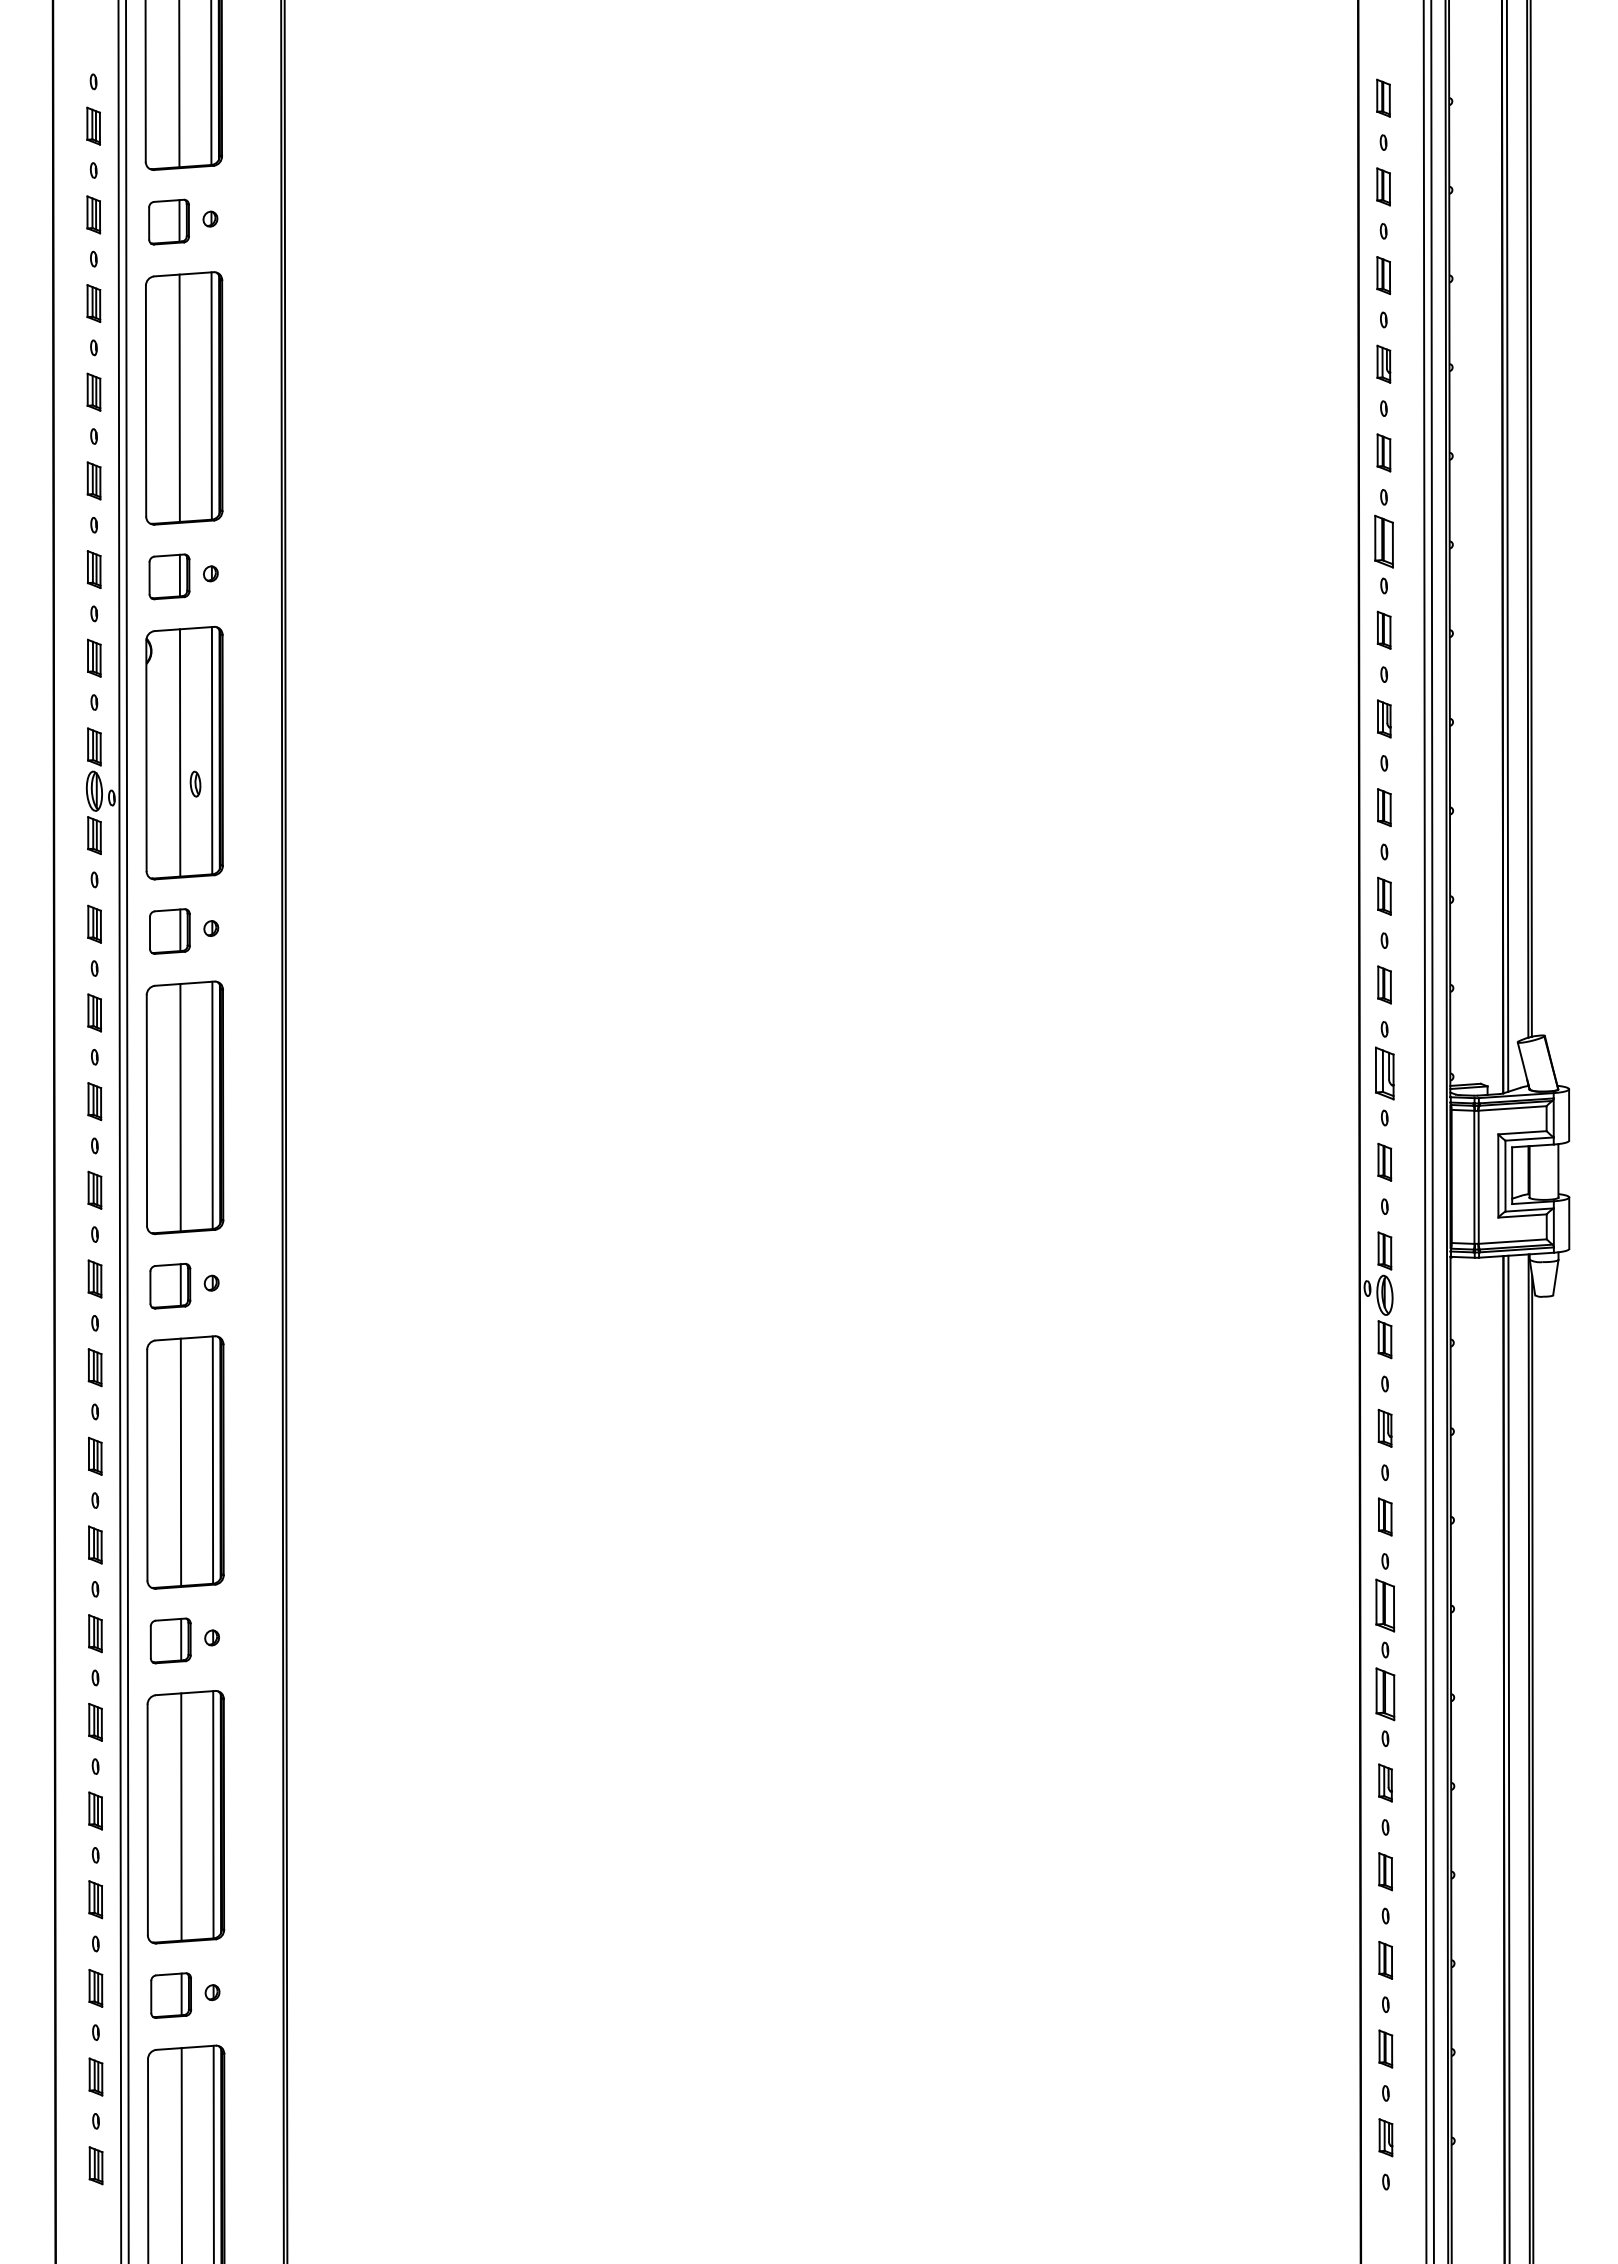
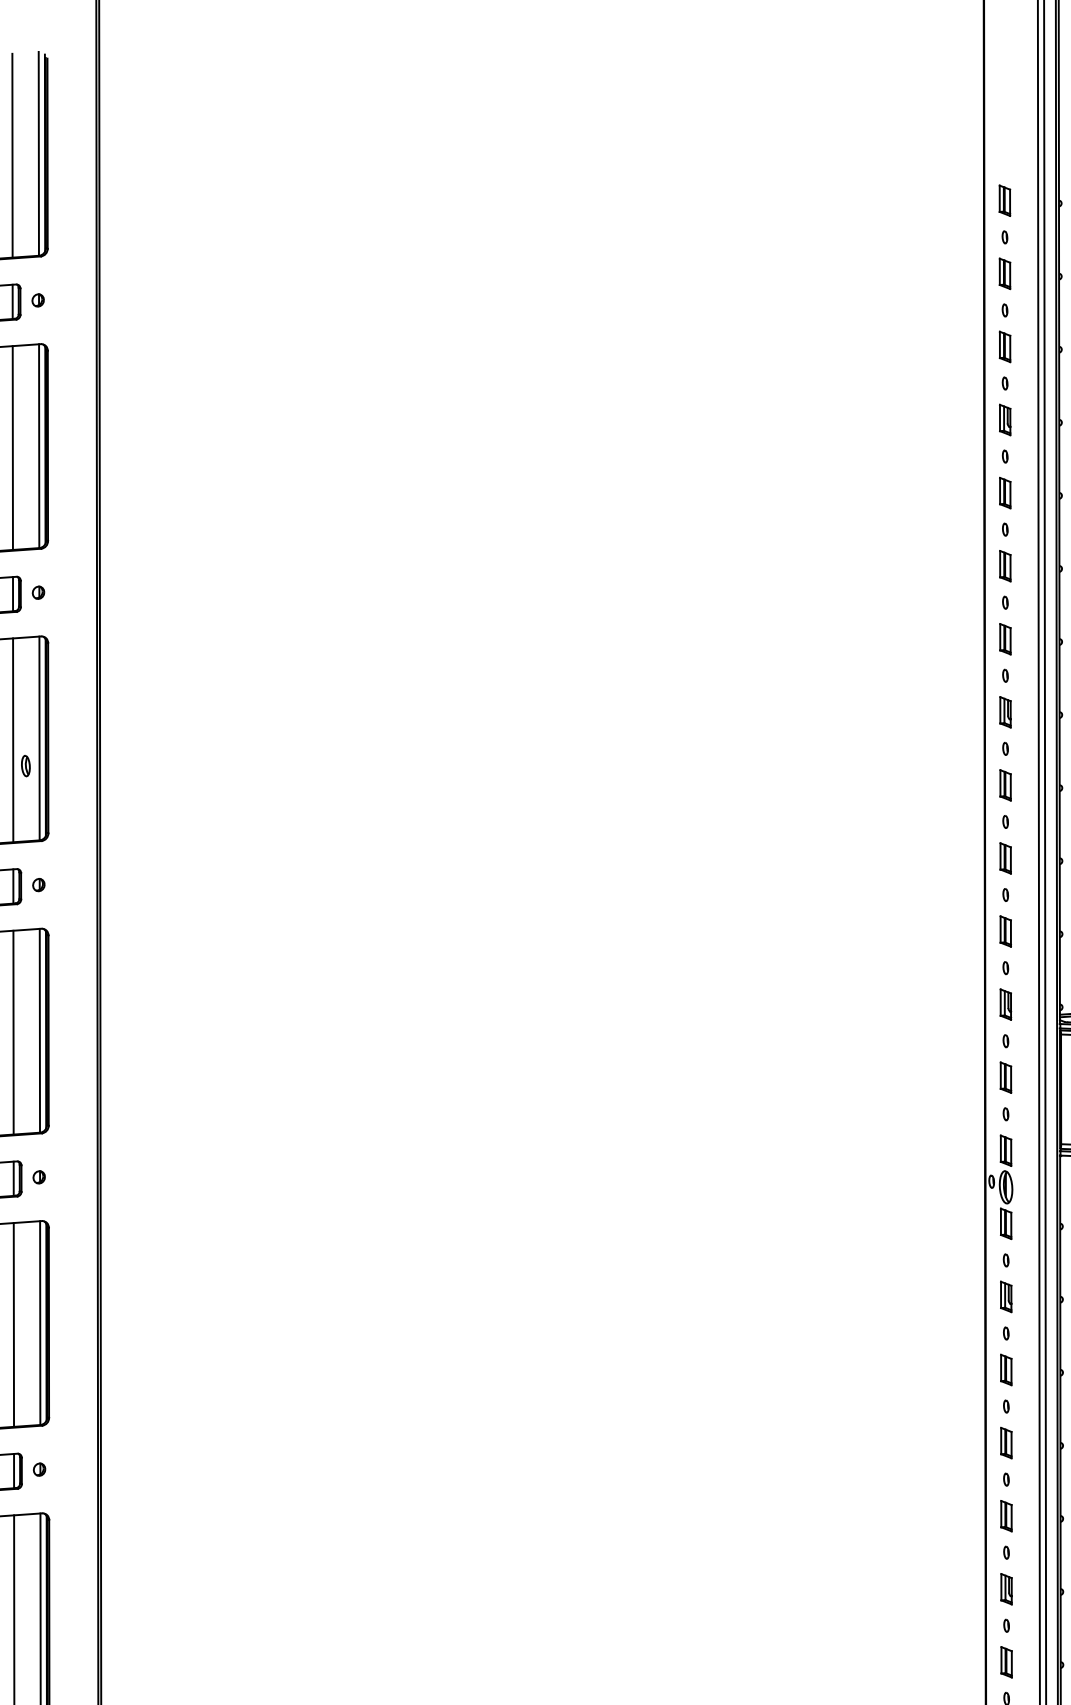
part: (1383, 541) -> (1004, 566), size x0.71
part: (1384, 1073) -> (1005, 1004), size x0.71
part: (1385, 1605) -> (1006, 1442), size x0.71
part: (1385, 1694) -> (1006, 1516), size x0.71

